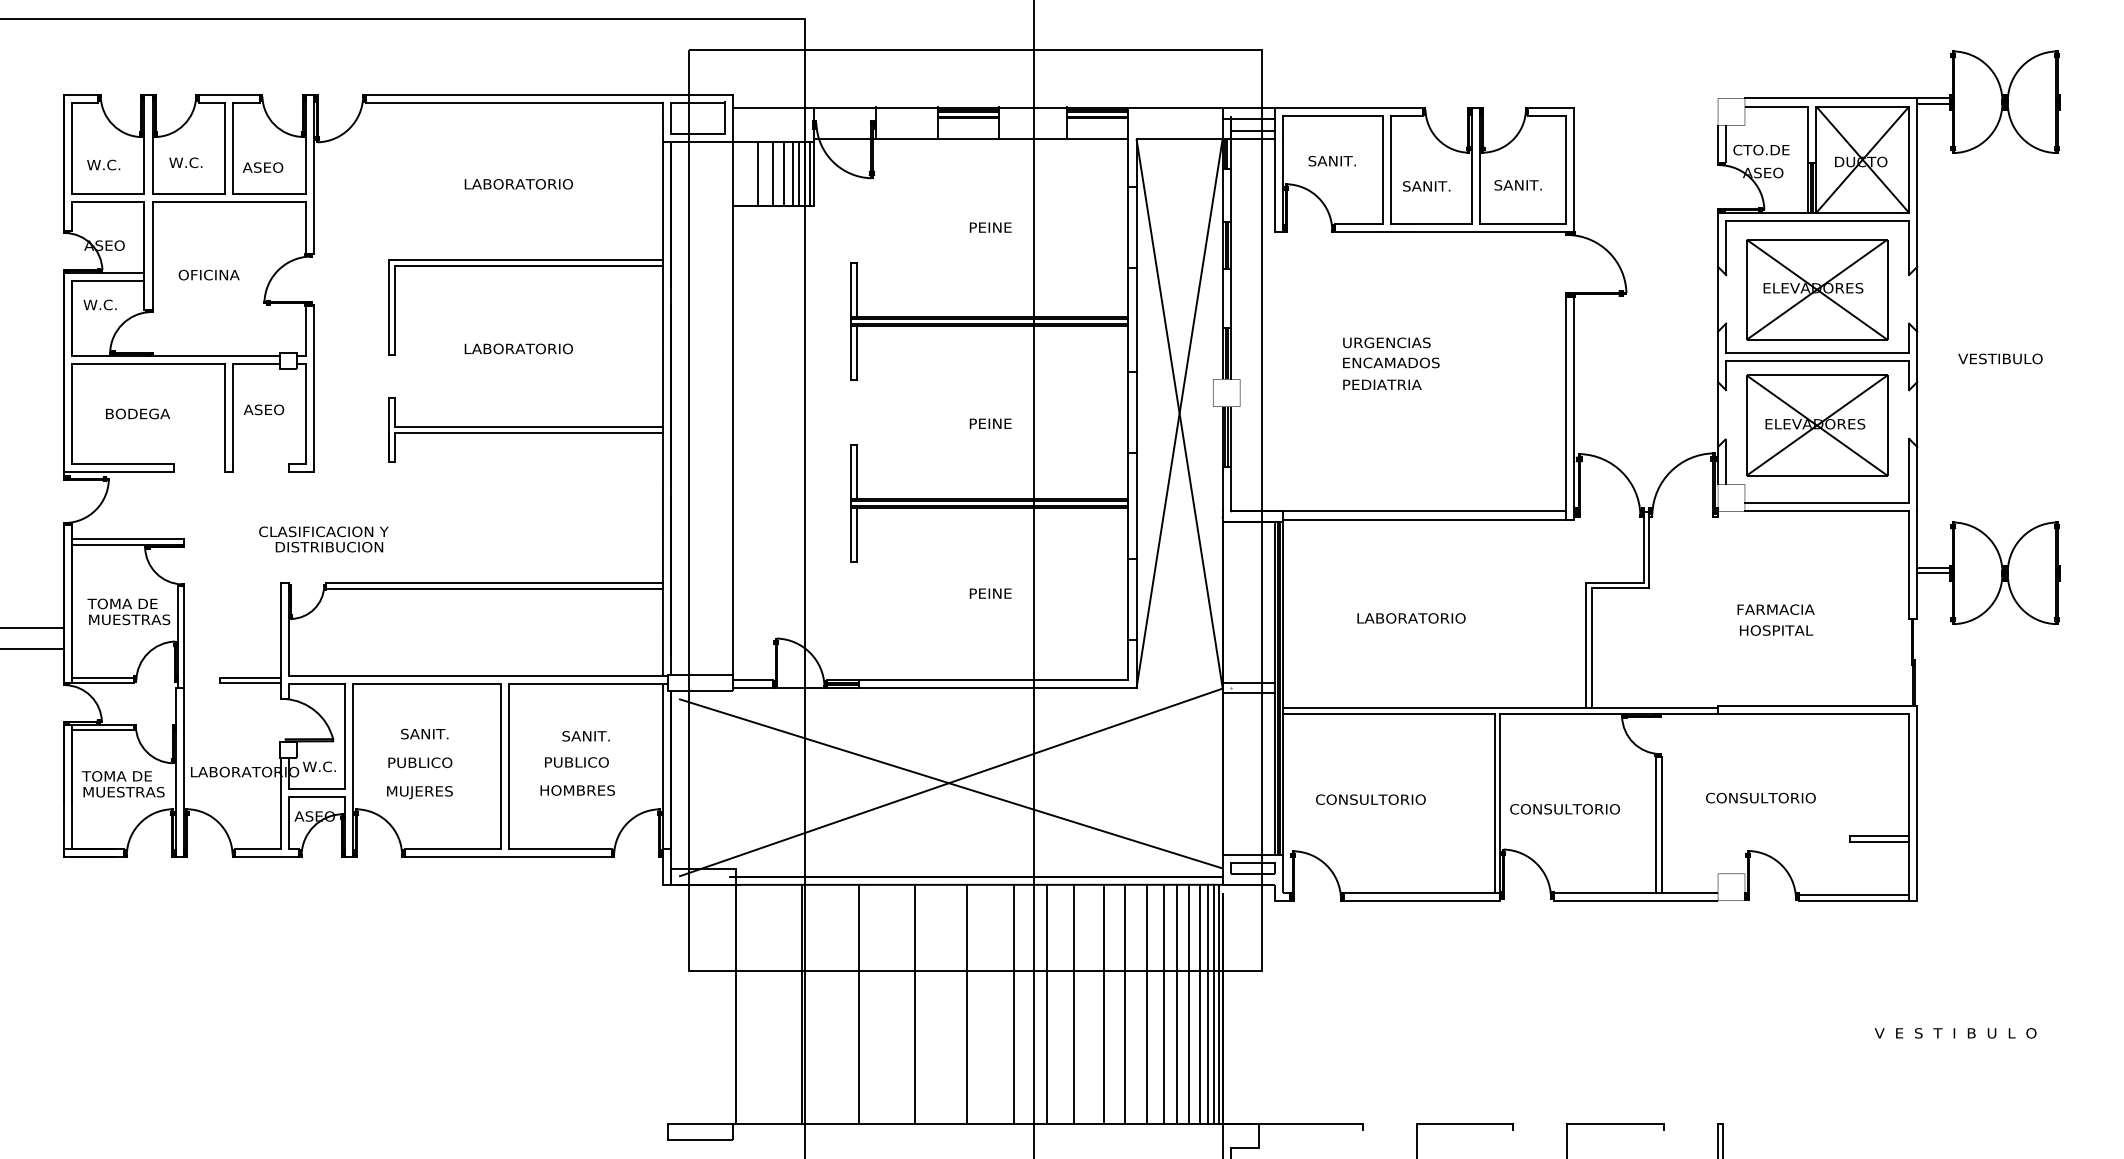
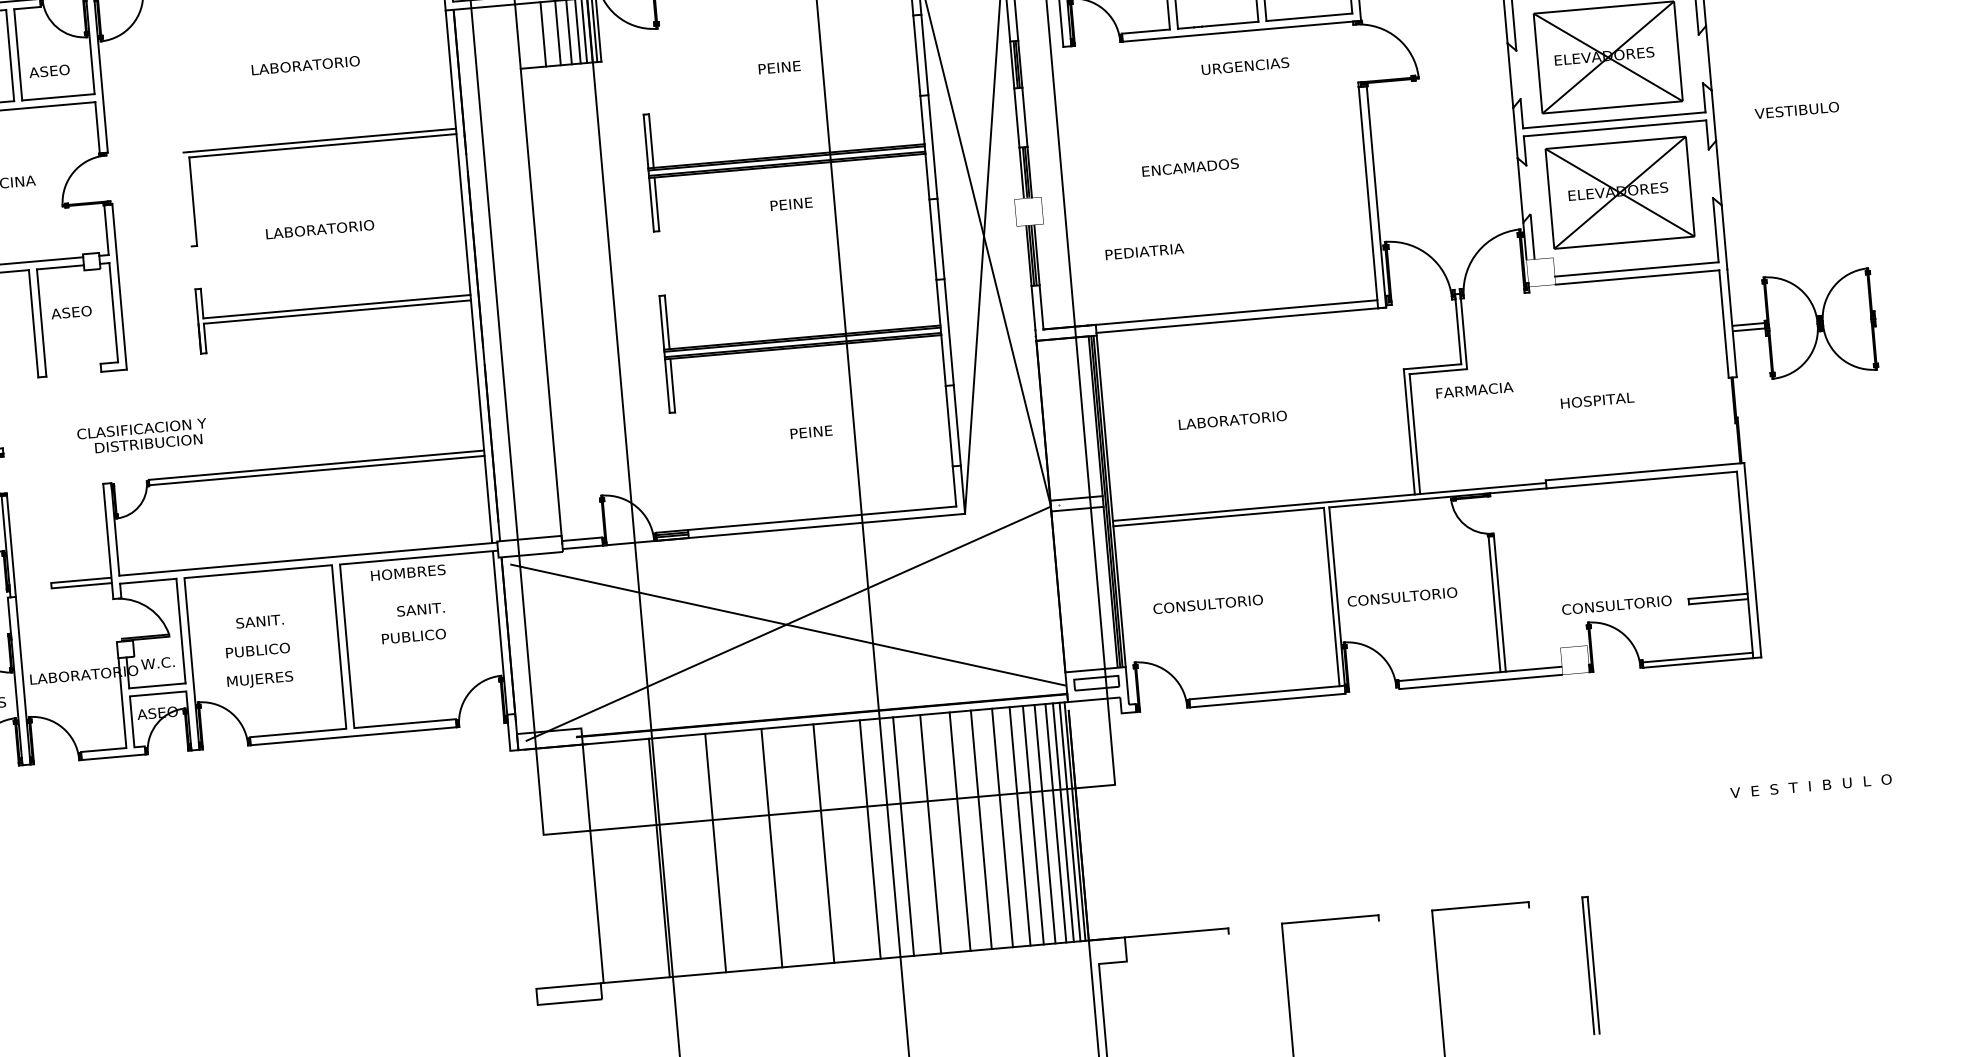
line: (389, 307) -> (187, 199), removed
text: (1386, 342) -> (1245, 65), moved
text: (1382, 384) -> (1144, 251), moved
text: (990, 423) -> (791, 203), moved
text: (1775, 609) -> (1474, 390), moved
text: (577, 790) -> (408, 572), moved
text: (1760, 797) -> (1616, 604), moved

